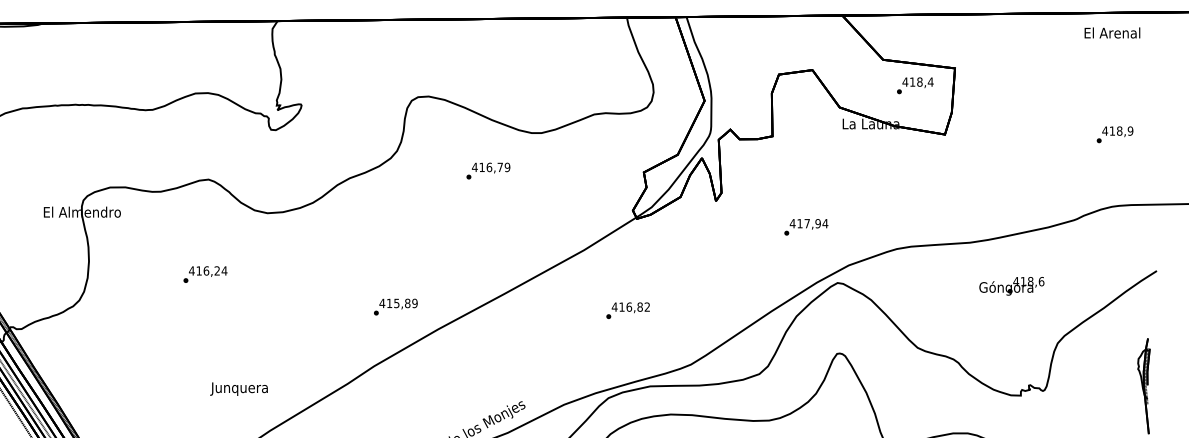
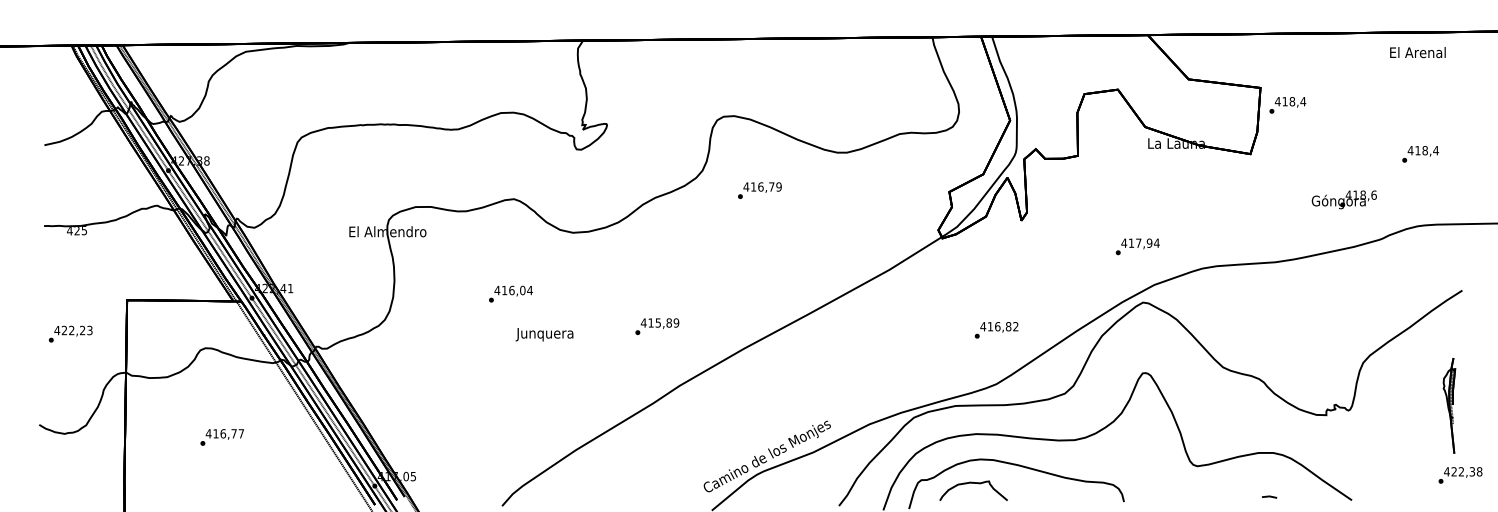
text: (915, 85) -> (1287, 105), moved
text: (1130, 130) -> (1435, 150), 418,9 -> 418,4
text: (488, 170) -> (759, 190), moved
text: (806, 226) -> (1137, 246), moved
text: (217, 270) -> (522, 290), 416,24 -> 416,04
text: (1011, 285) -> (1343, 199), moved
text: (396, 306) -> (657, 326), moved
text: (628, 310) -> (996, 330), moved
text: (239, 388) -> (544, 334), moved

